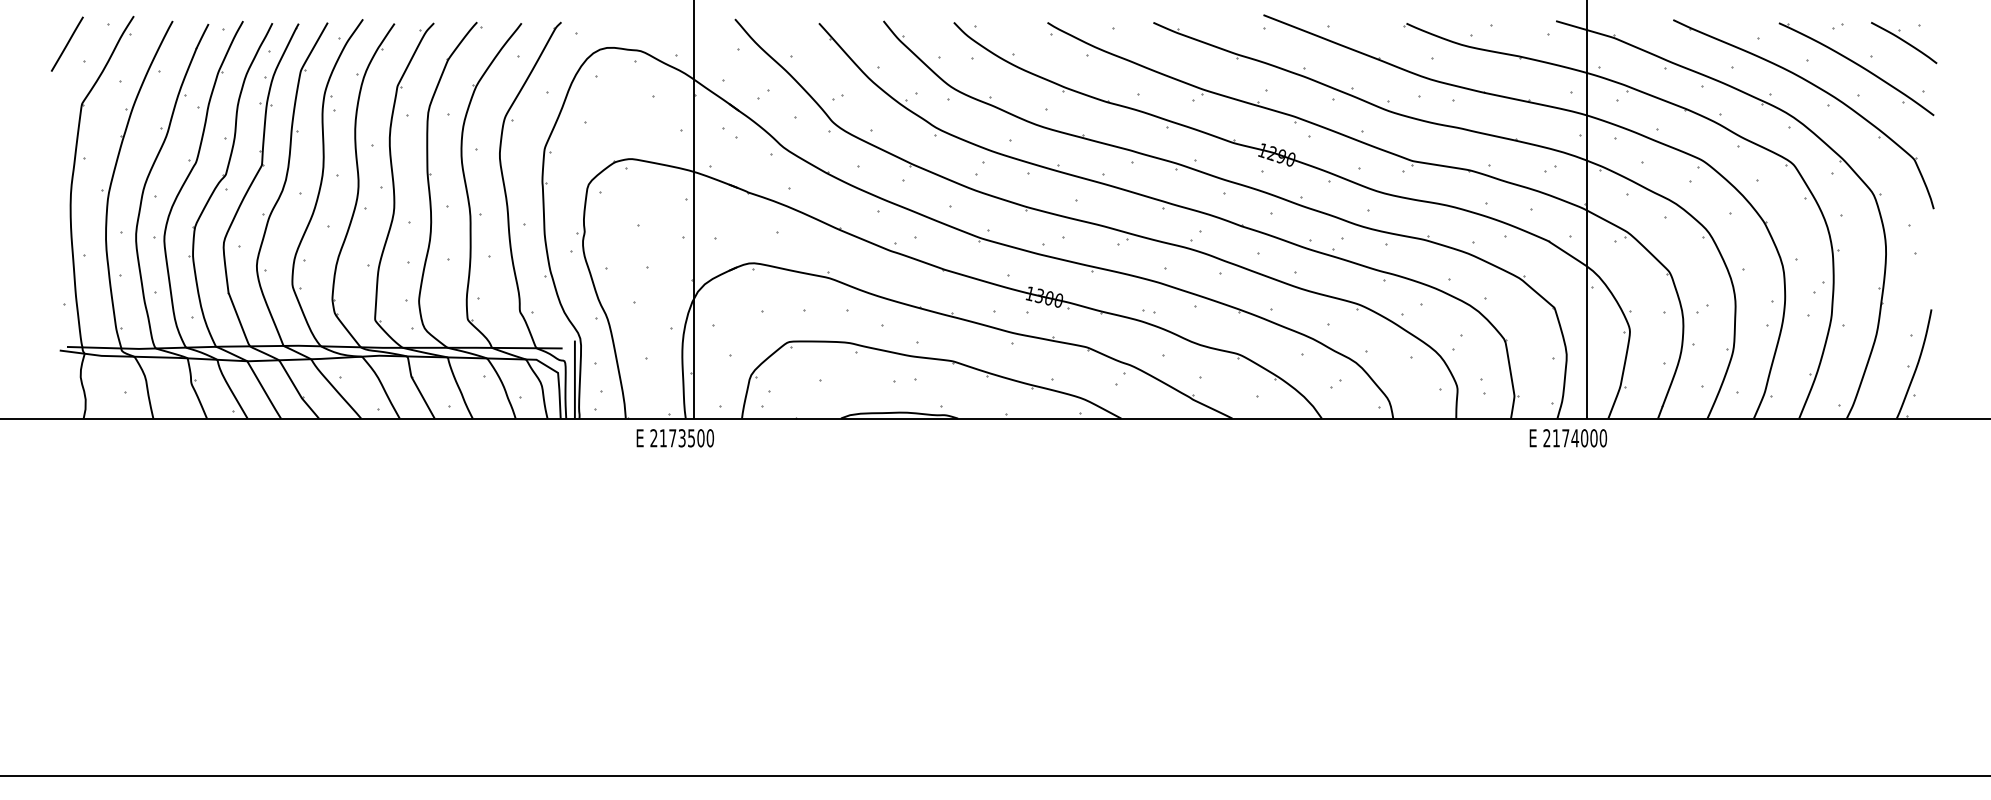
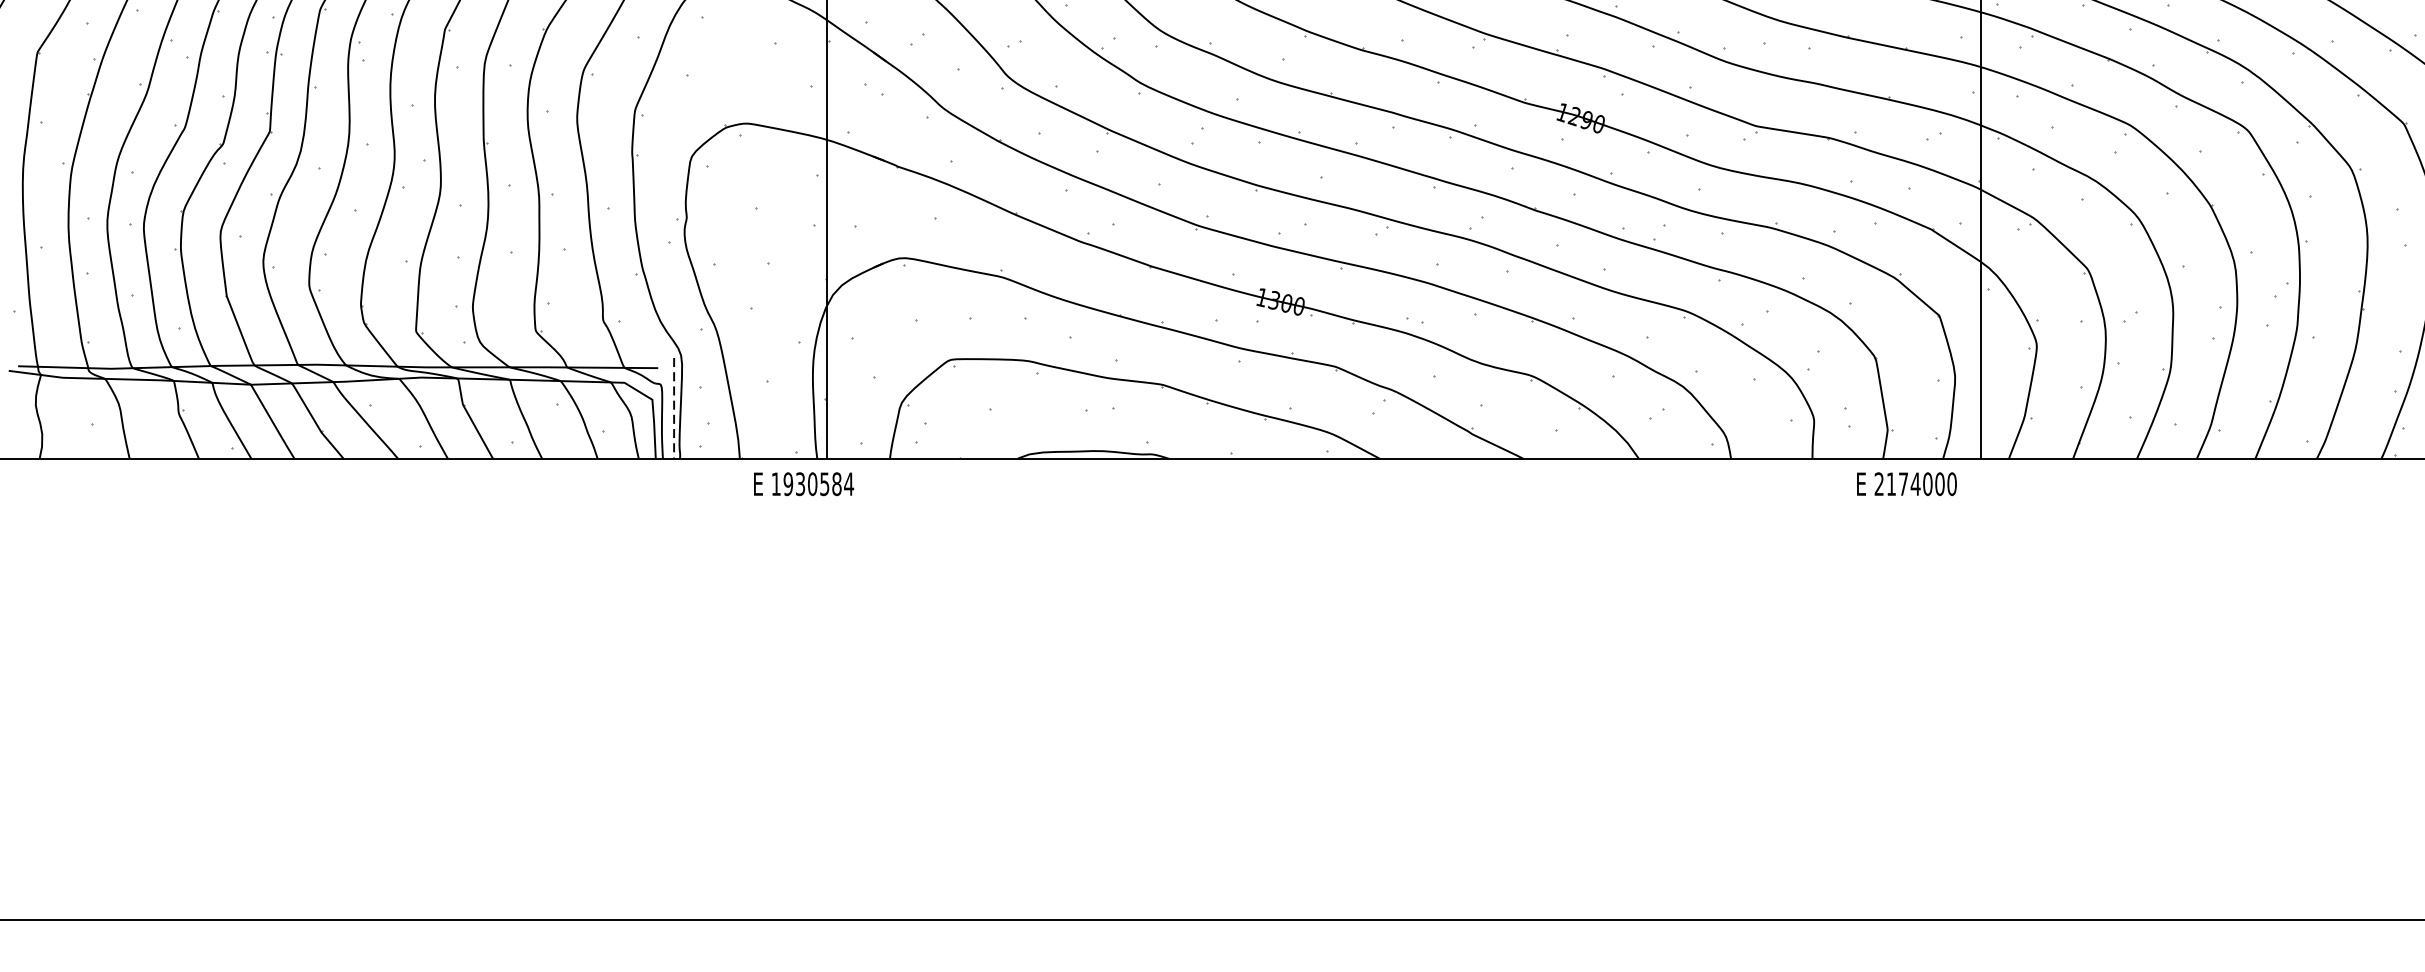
line: (574, 380) -> (673, 409), solid -> dashed
text: (682, 438) -> (813, 484), 2173500 -> 1930584
text: (1568, 438) -> (1907, 484), moved

